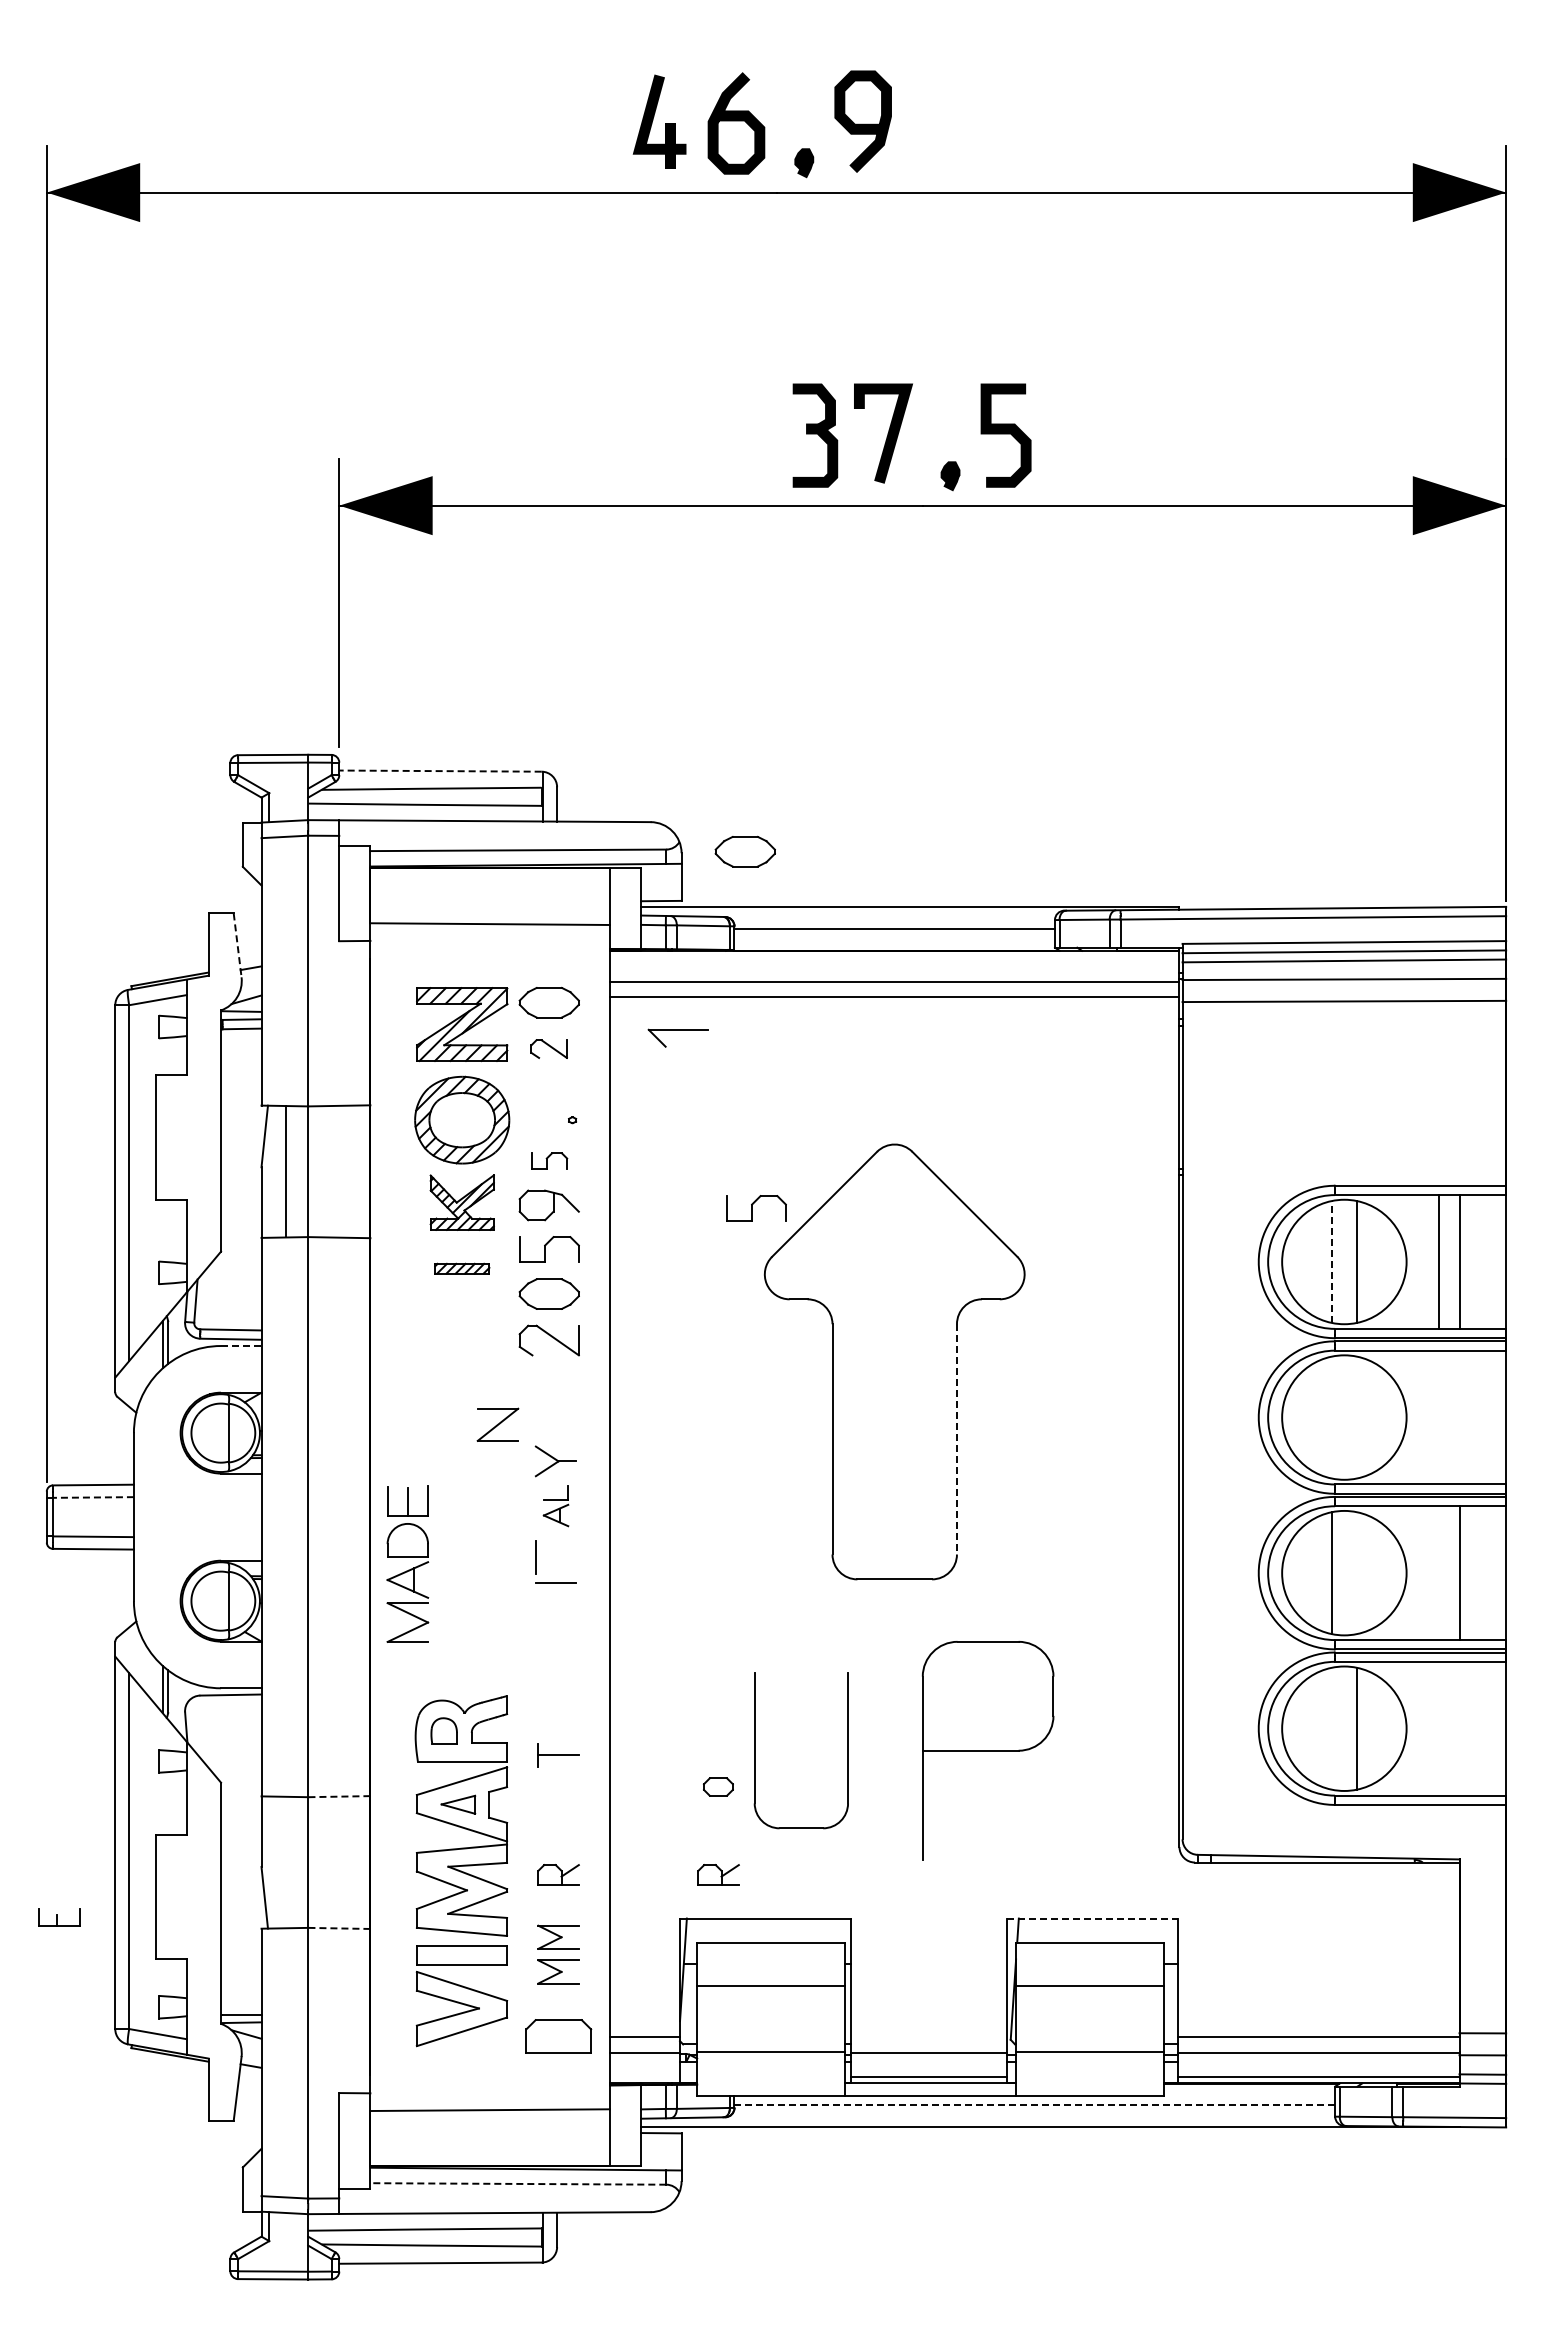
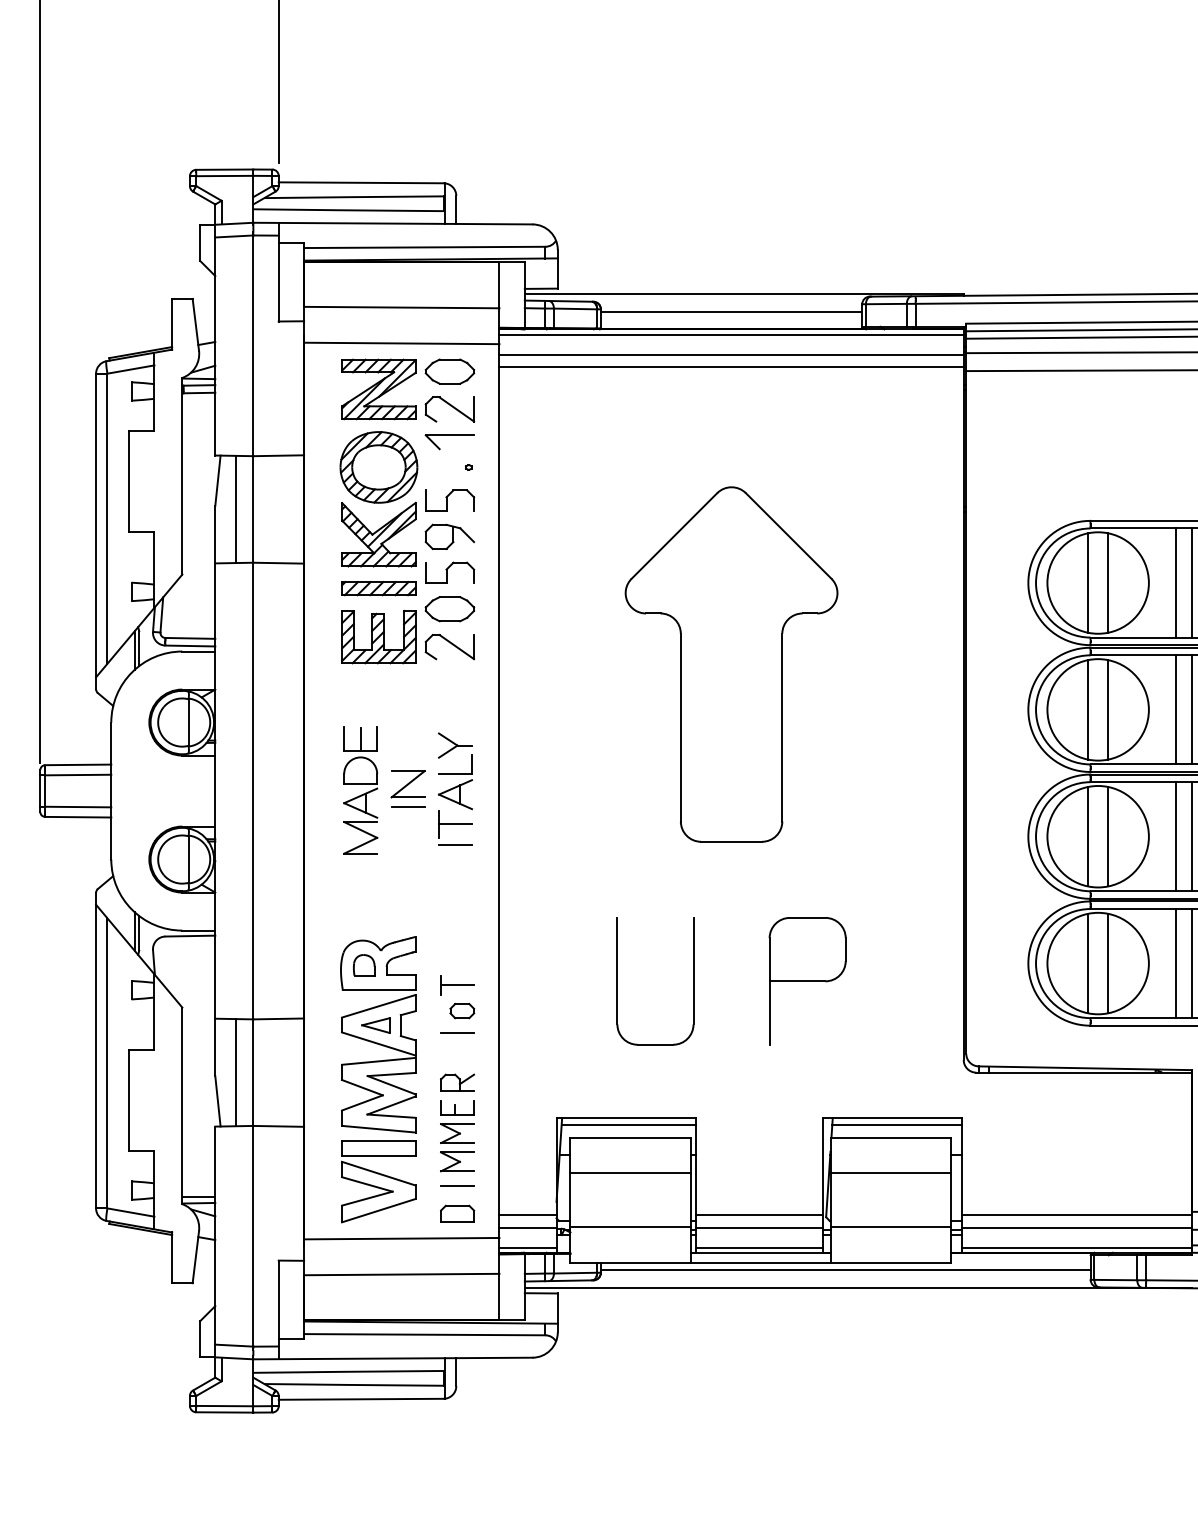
line: (439, 771) -> (360, 183), dashed -> solid
part: (744, 851) -> (609, 248), removed
line: (237, 945) -> (195, 324), dashed -> solid
line: (894, 957) -> (731, 334), added
line: (490, 968) -> (402, 343), added
part: (677, 1030) -> (449, 435), moved
part: (548, 1048) -> (449, 408), size x1.67
part: (549, 1160) -> (450, 500), size x1.67
part: (462, 1202) -> (379, 534), size x1.43
part: (756, 1208) -> (618, 539), removed
line: (1331, 1261) -> (1087, 582), dashed -> solid
part: (462, 1268) -> (379, 588), size x1.67
part: (462, 1328) -> (379, 637), added
line: (241, 1346) -> (198, 651), dashed -> solid
line: (1331, 1417) -> (1087, 709), added
line: (1356, 1417) -> (1108, 709), added
line: (1439, 1417) -> (1175, 709), added
line: (1459, 1417) -> (1192, 709), added
part: (497, 1424) -> (407, 784), moved
line: (956, 1439) -> (781, 727), dashed -> solid
line: (92, 1497) -> (77, 775), dashed -> solid
part: (555, 1506) -> (455, 782), size x1.67
line: (497, 1536) -> (407, 806), added
line: (555, 1557) -> (455, 823), added
part: (407, 1563) -> (360, 789), moved
line: (1356, 1573) -> (1108, 837), added
line: (1439, 1573) -> (1175, 837), added
line: (1331, 1728) -> (1087, 963), added
line: (1439, 1728) -> (1175, 963), added
line: (1459, 1728) -> (1192, 963), added
part: (987, 1749) -> (807, 980), size x0.71
part: (718, 1786) -> (462, 1010), moved
line: (338, 1796) -> (278, 1018), dashed -> solid
line: (558, 1814) -> (457, 1033), added
line: (286, 1862) -> (235, 1072), added
part: (718, 1874) -> (587, 1082), removed
part: (59, 1917) -> (457, 1107), moved
line: (1092, 1918) -> (892, 1118), dashed -> solid
line: (768, 1926) -> (628, 1124), added
line: (1097, 1926) -> (896, 1124), added
line: (338, 1928) -> (278, 1126), dashed -> solid
line: (558, 2001) -> (457, 1185), added
part: (558, 2035) -> (457, 1213), size x0.62
line: (928, 2036) -> (759, 1214), added
line: (490, 2066) -> (402, 1238), added
line: (645, 2077) -> (528, 1247), added
line: (1034, 2104) -> (845, 1269), dashed -> solid
line: (518, 2183) -> (424, 1334), dashed -> solid

